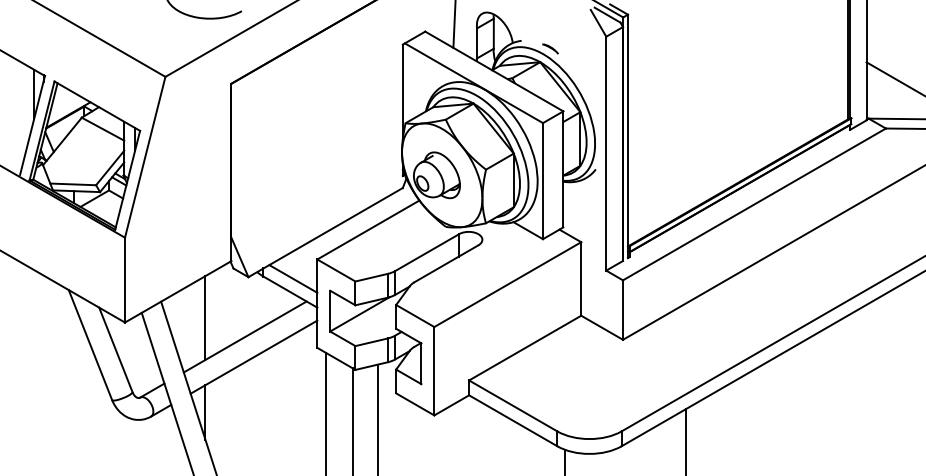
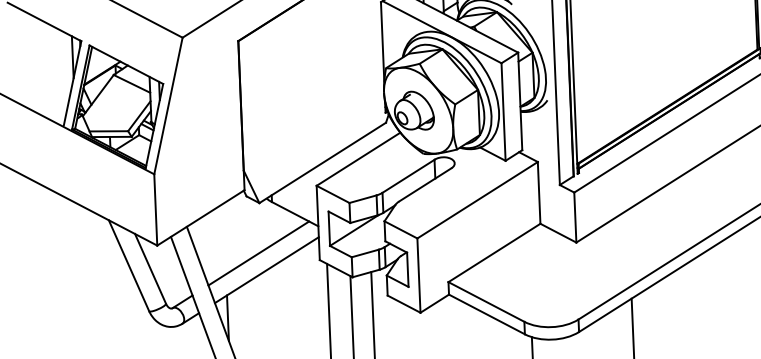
line: (293, 278) -> (297, 202), removed
line: (205, 317) -> (224, 238), removed

